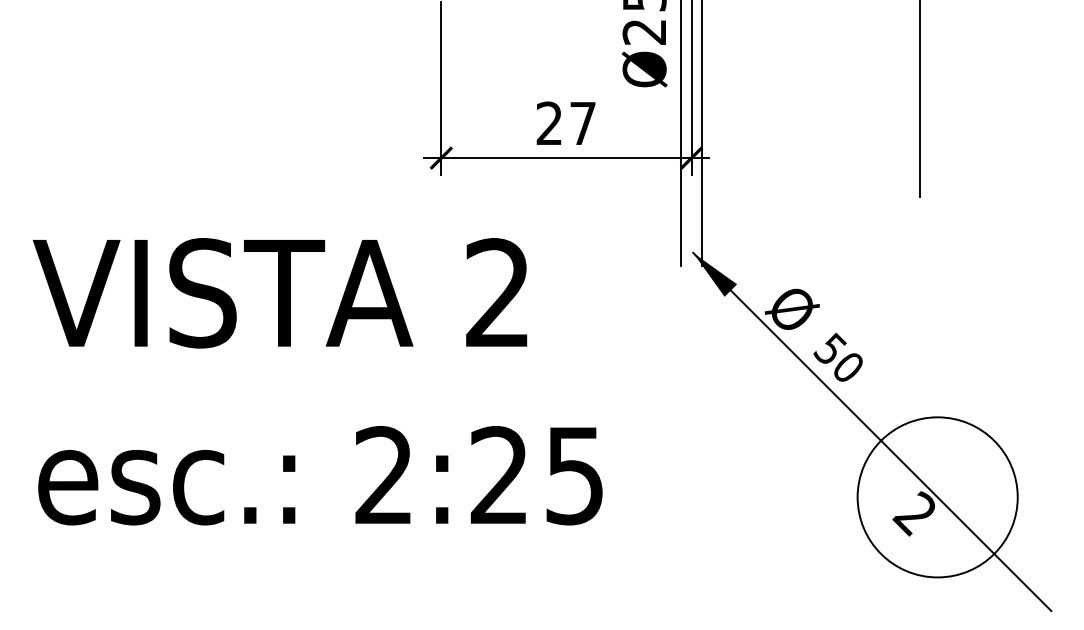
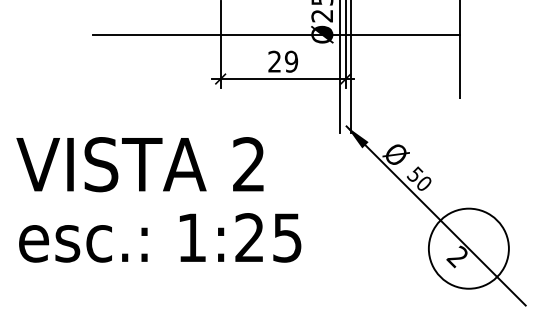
line: (550, 69) -> (275, 34), added
text: (582, 123) -> (291, 61), 27 -> 29
text: (279, 293) -> (139, 164), moved
text: (383, 474) -> (191, 237), 2:25 -> 1:25

